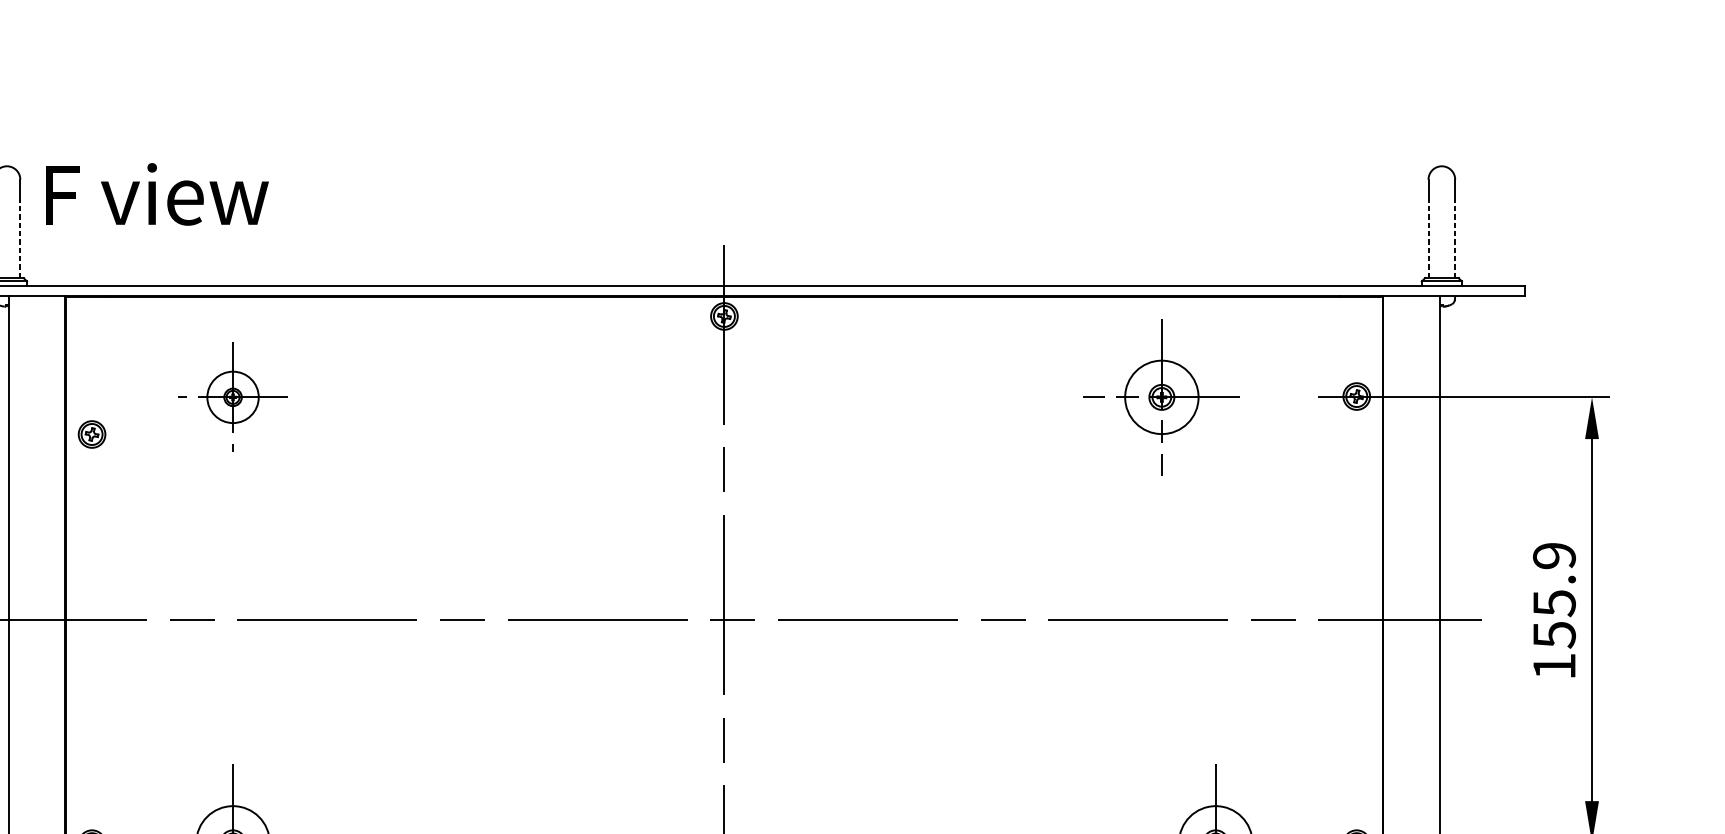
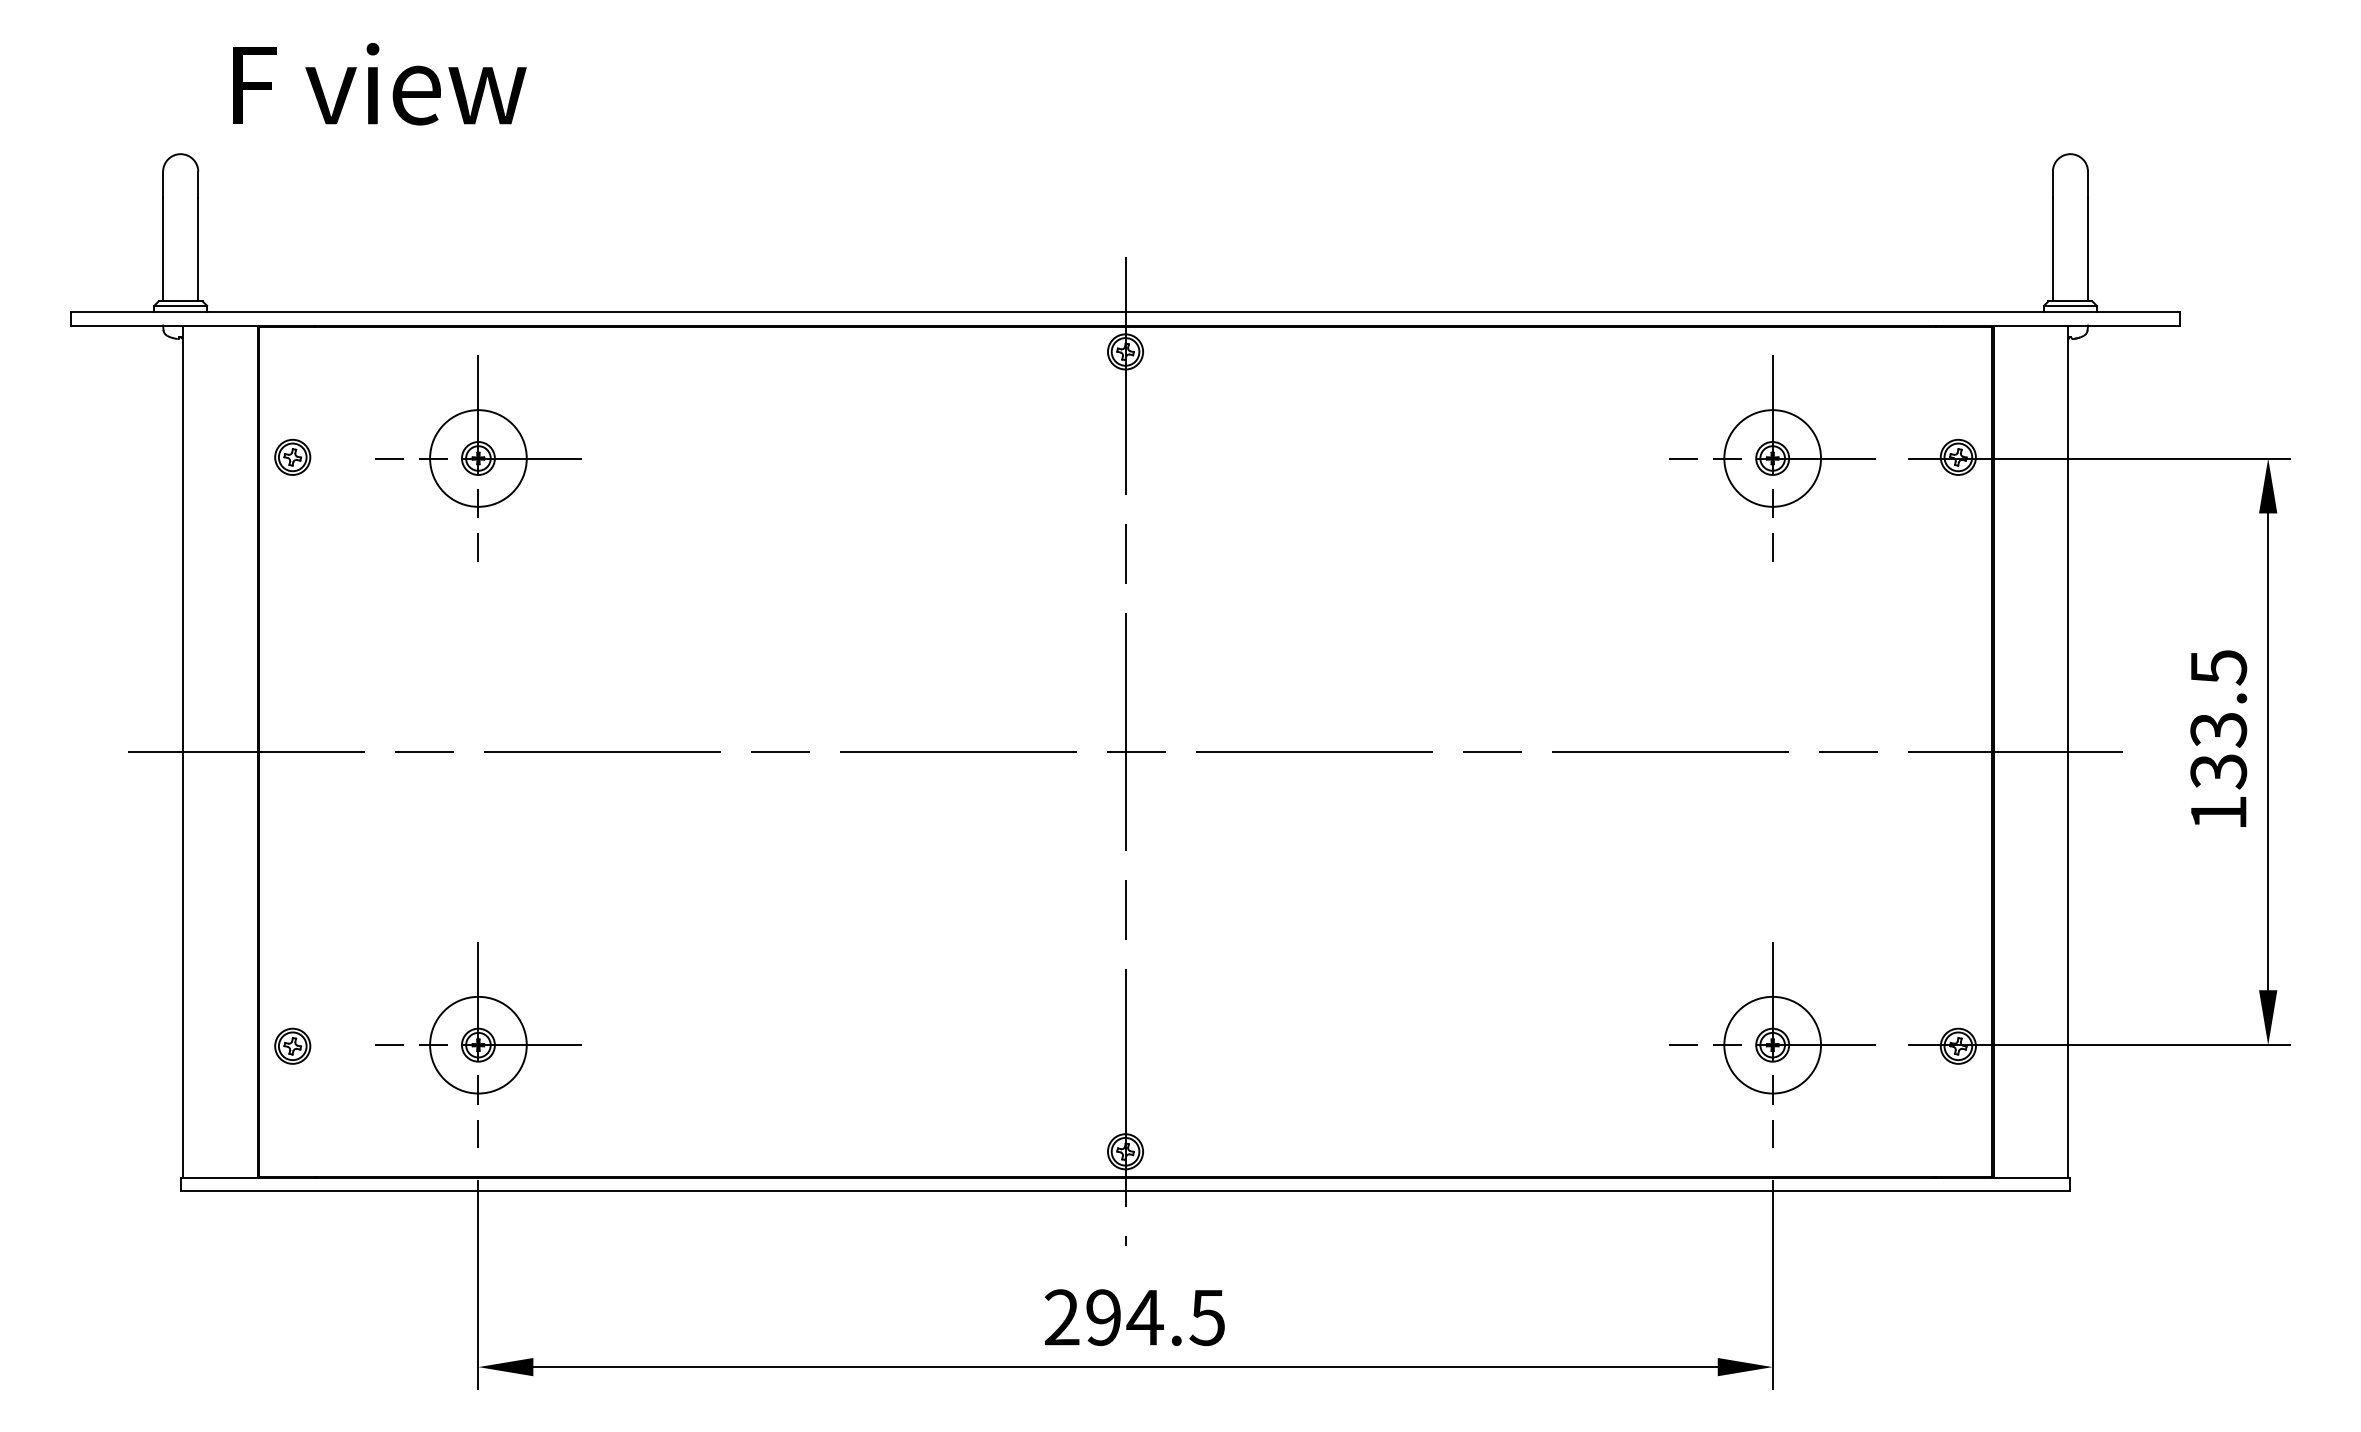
text: (157, 194) -> (379, 84), moved
line: (20, 238) -> (198, 249), dashed -> solid
line: (1428, 238) -> (2052, 249), dashed -> solid
line: (1455, 238) -> (2088, 249), dashed -> solid
part: (233, 397) -> (478, 458), size x1.43
part: (1161, 397) -> (1772, 458), moved
part: (91, 433) -> (292, 456), moved
text: (1554, 595) -> (2218, 719), 155.9 -> 133.5

